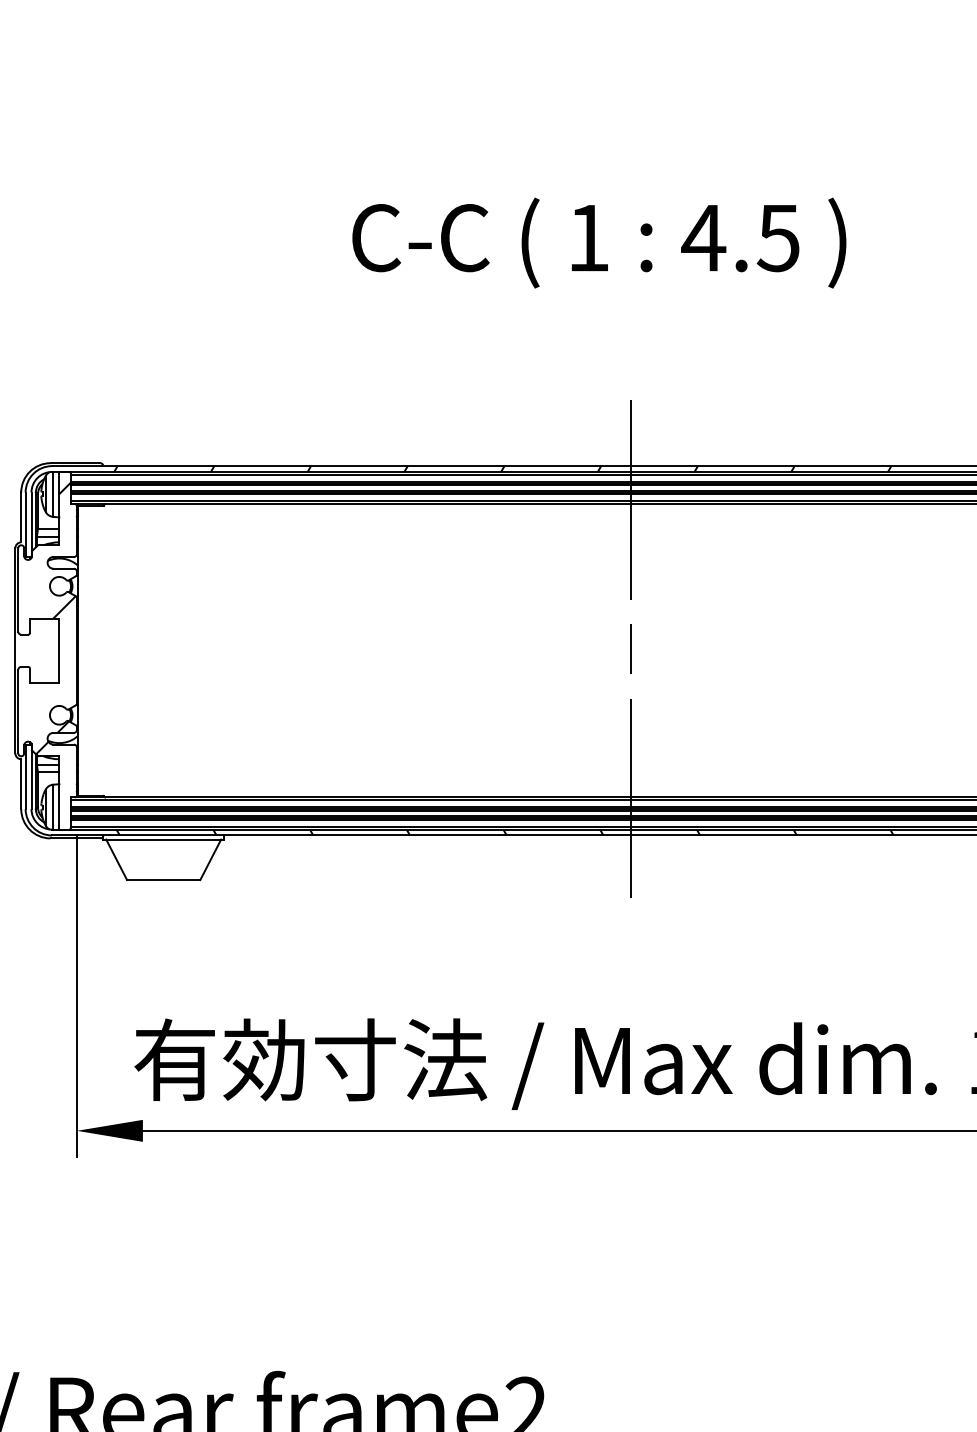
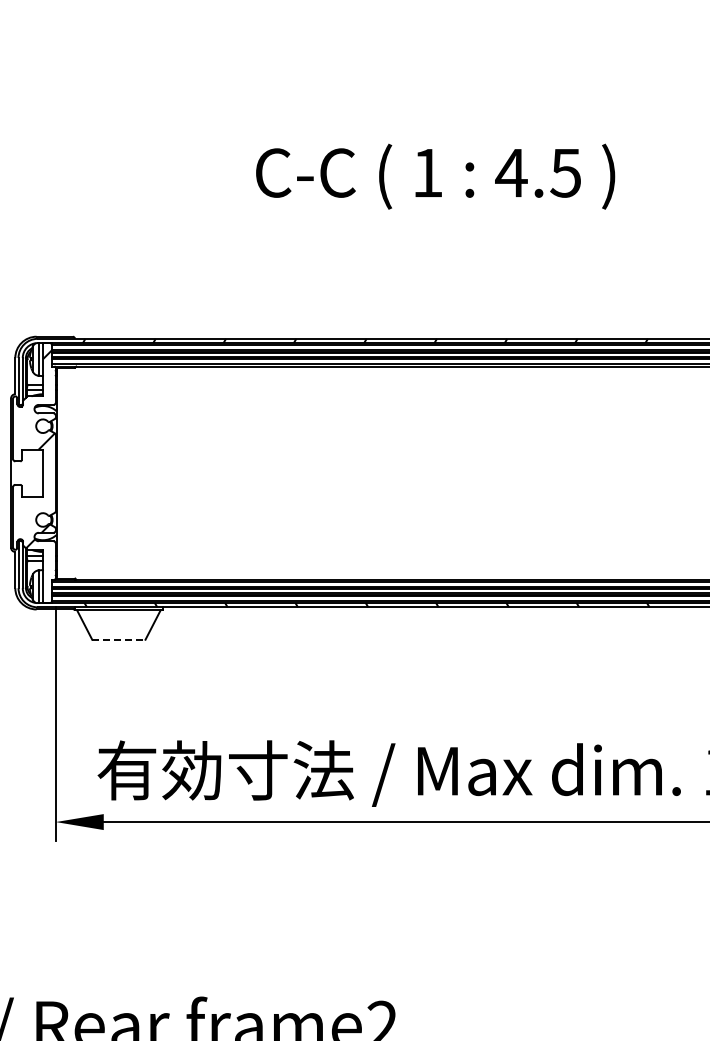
line: (630, 649) -> (458, 472), removed
line: (163, 879) -> (118, 639), solid -> dashed

